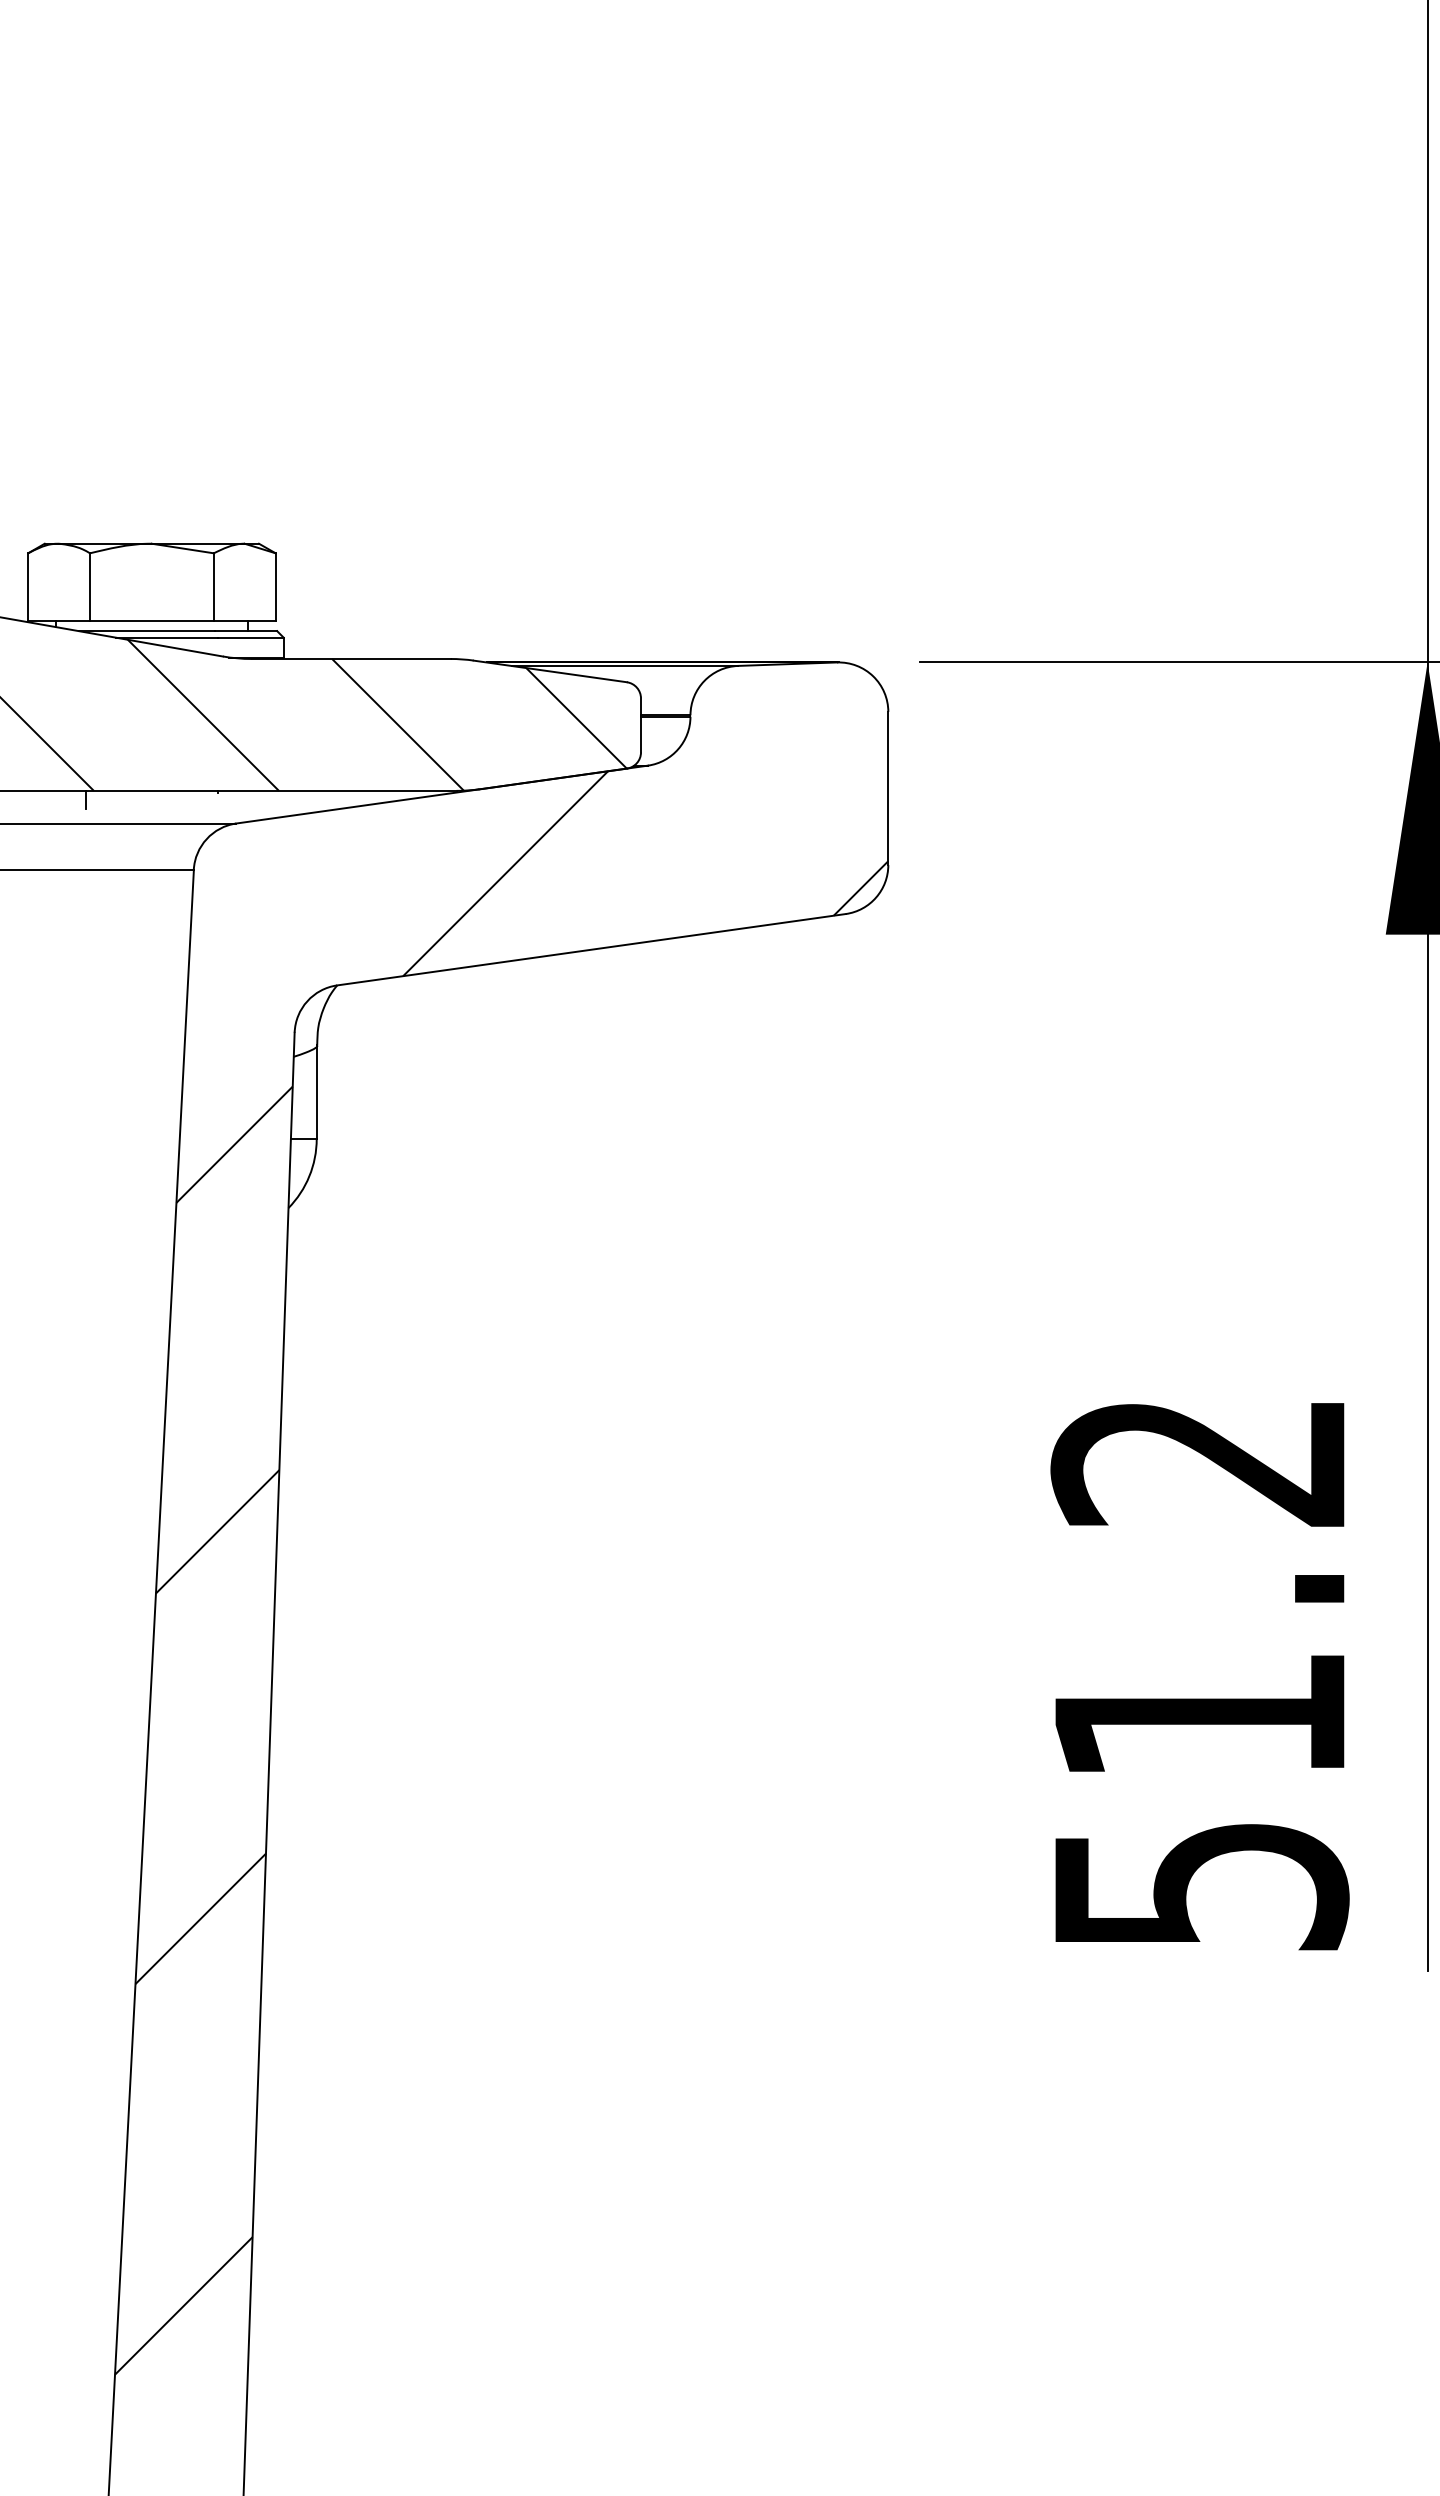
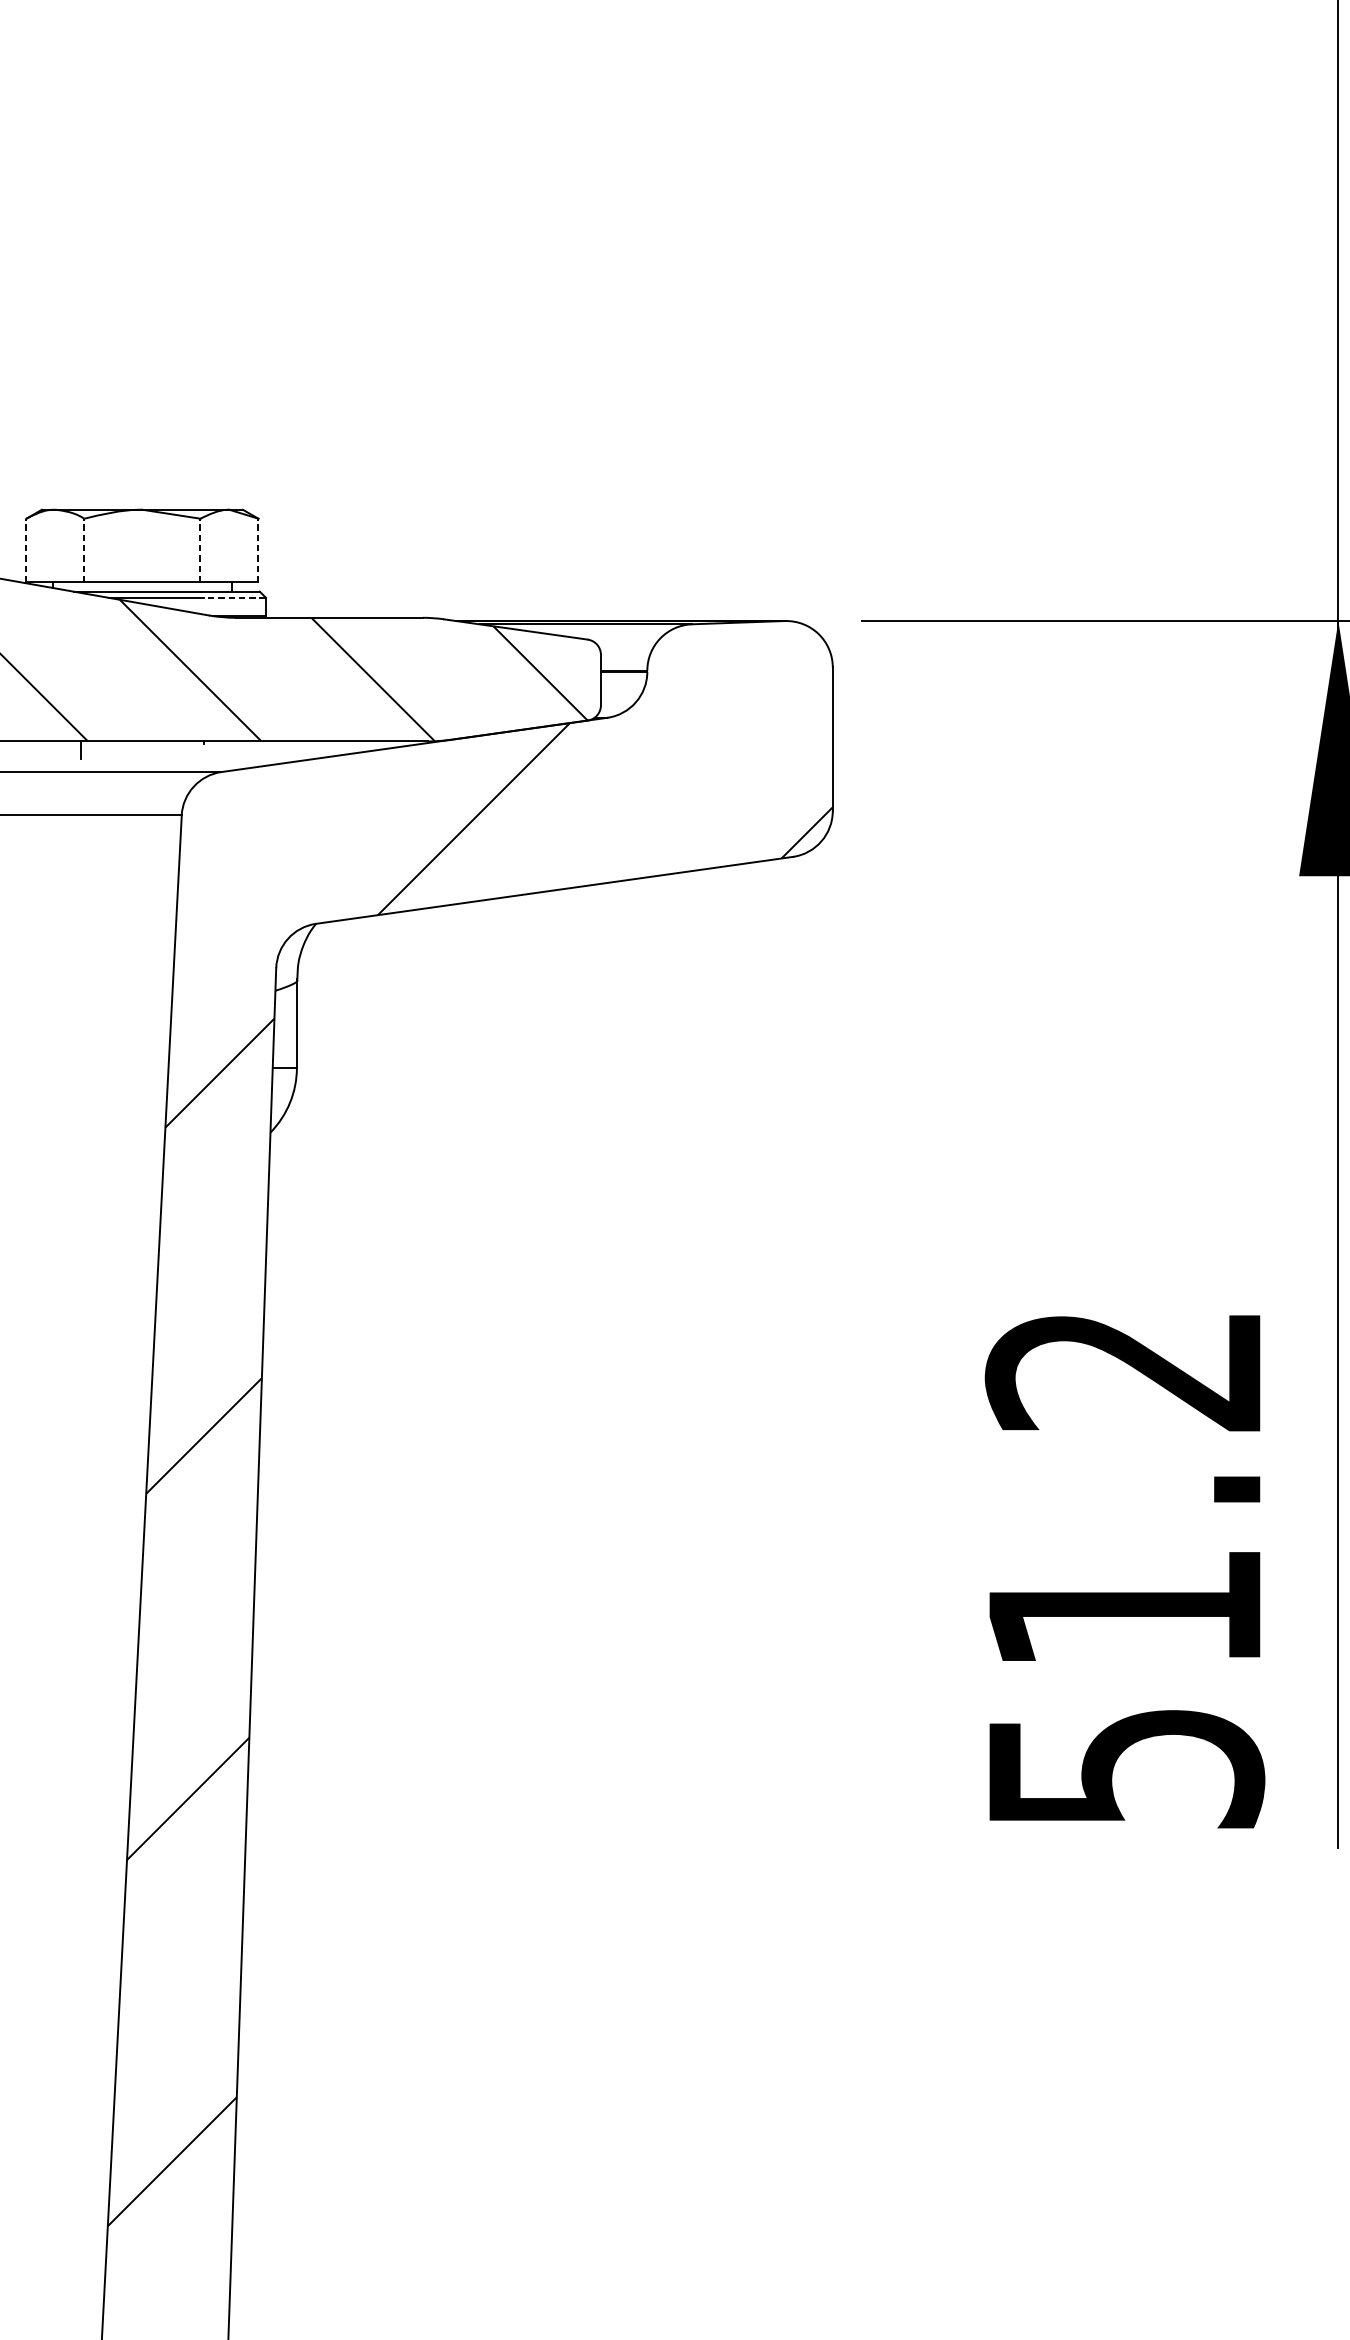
line: (28, 587) -> (26, 550), solid -> dashed
line: (90, 587) -> (84, 550), solid -> dashed
line: (213, 587) -> (200, 550), solid -> dashed
line: (275, 587) -> (258, 550), solid -> dashed
line: (250, 637) -> (234, 597), solid -> dashed

